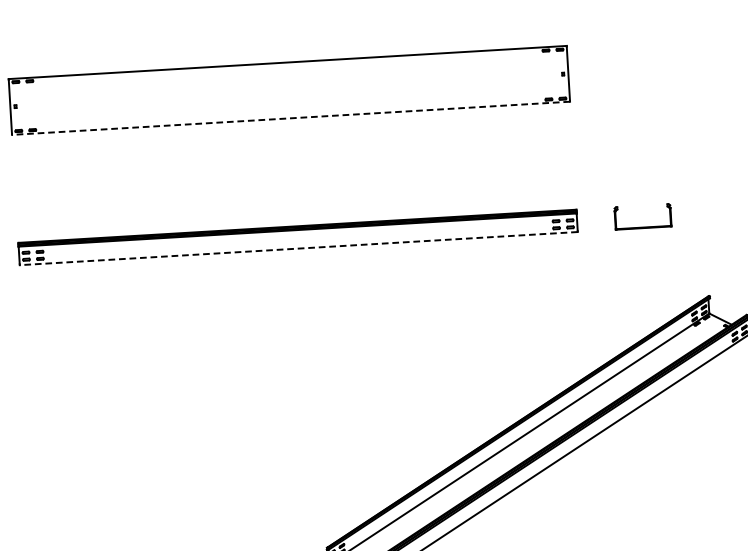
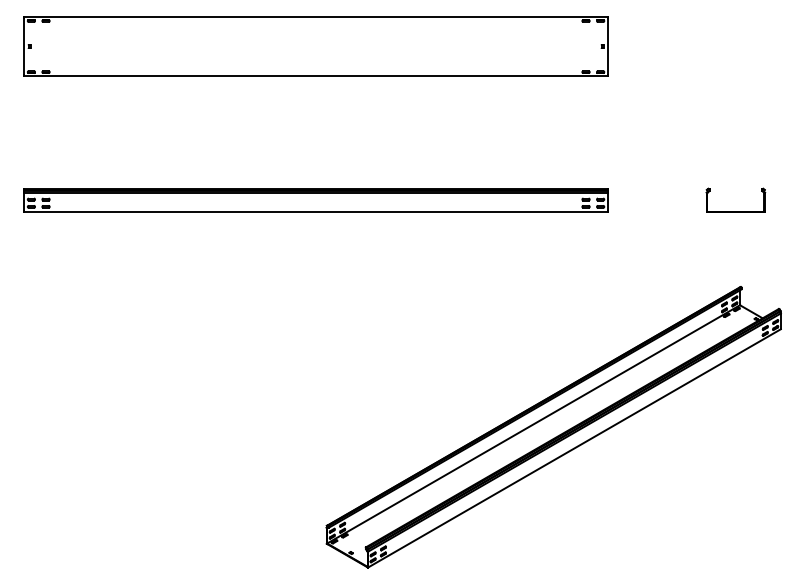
line: (291, 118) -> (316, 75), dashed -> solid
part: (643, 227) -> (735, 211), moved
line: (299, 248) -> (316, 212), dashed -> solid

